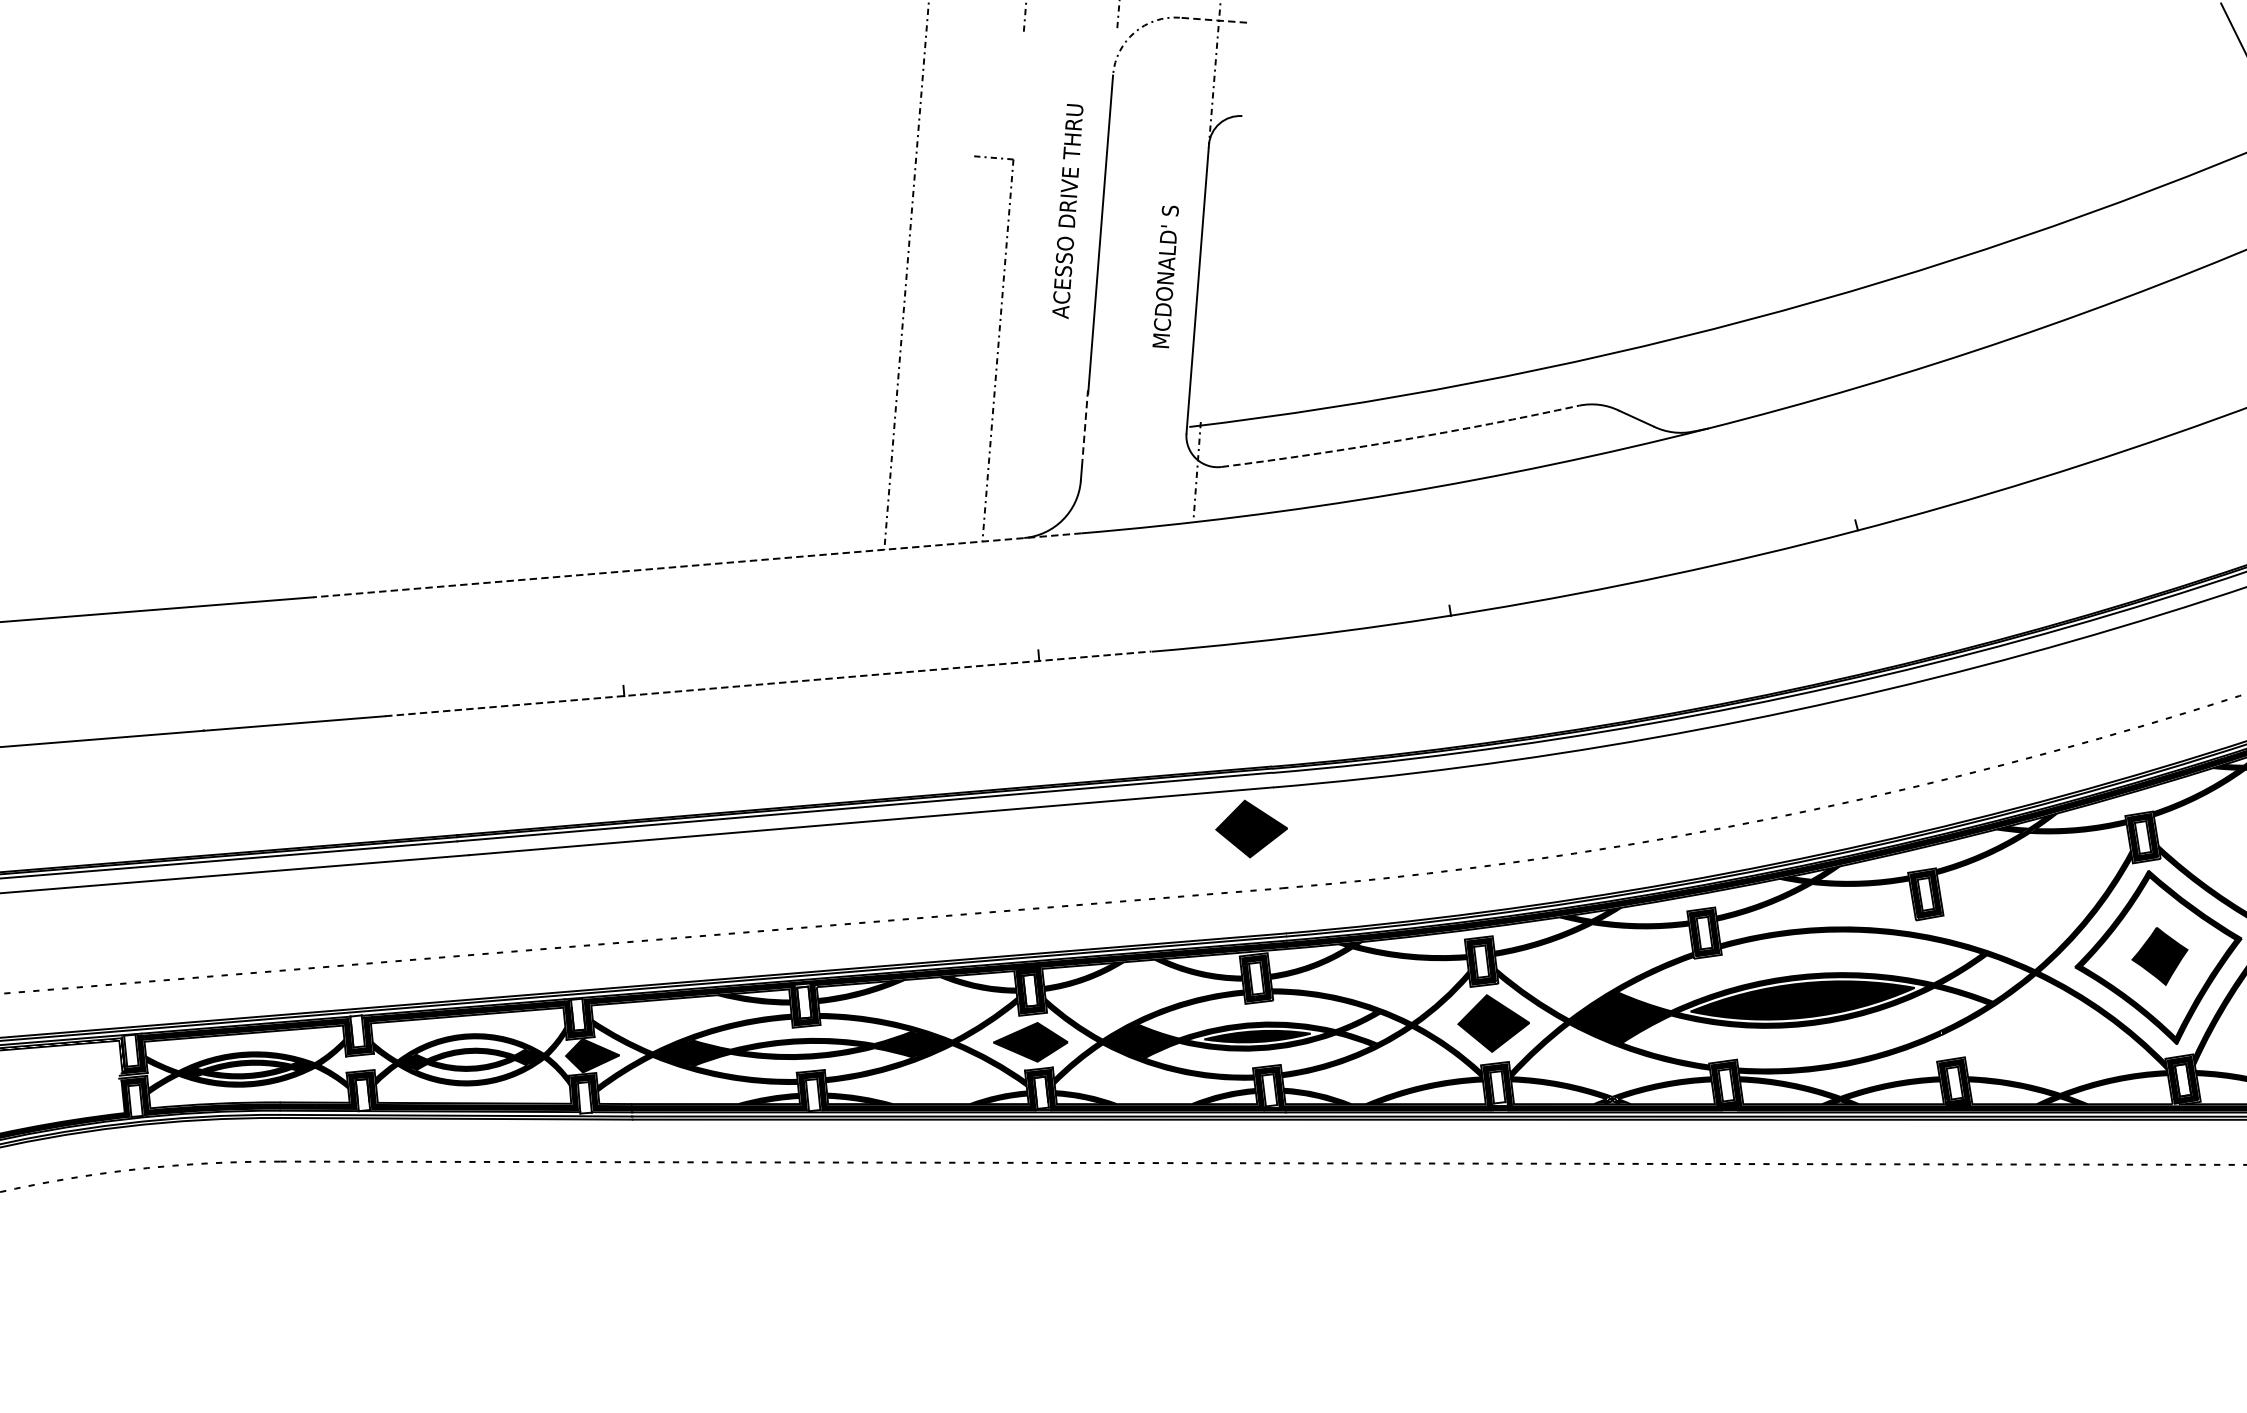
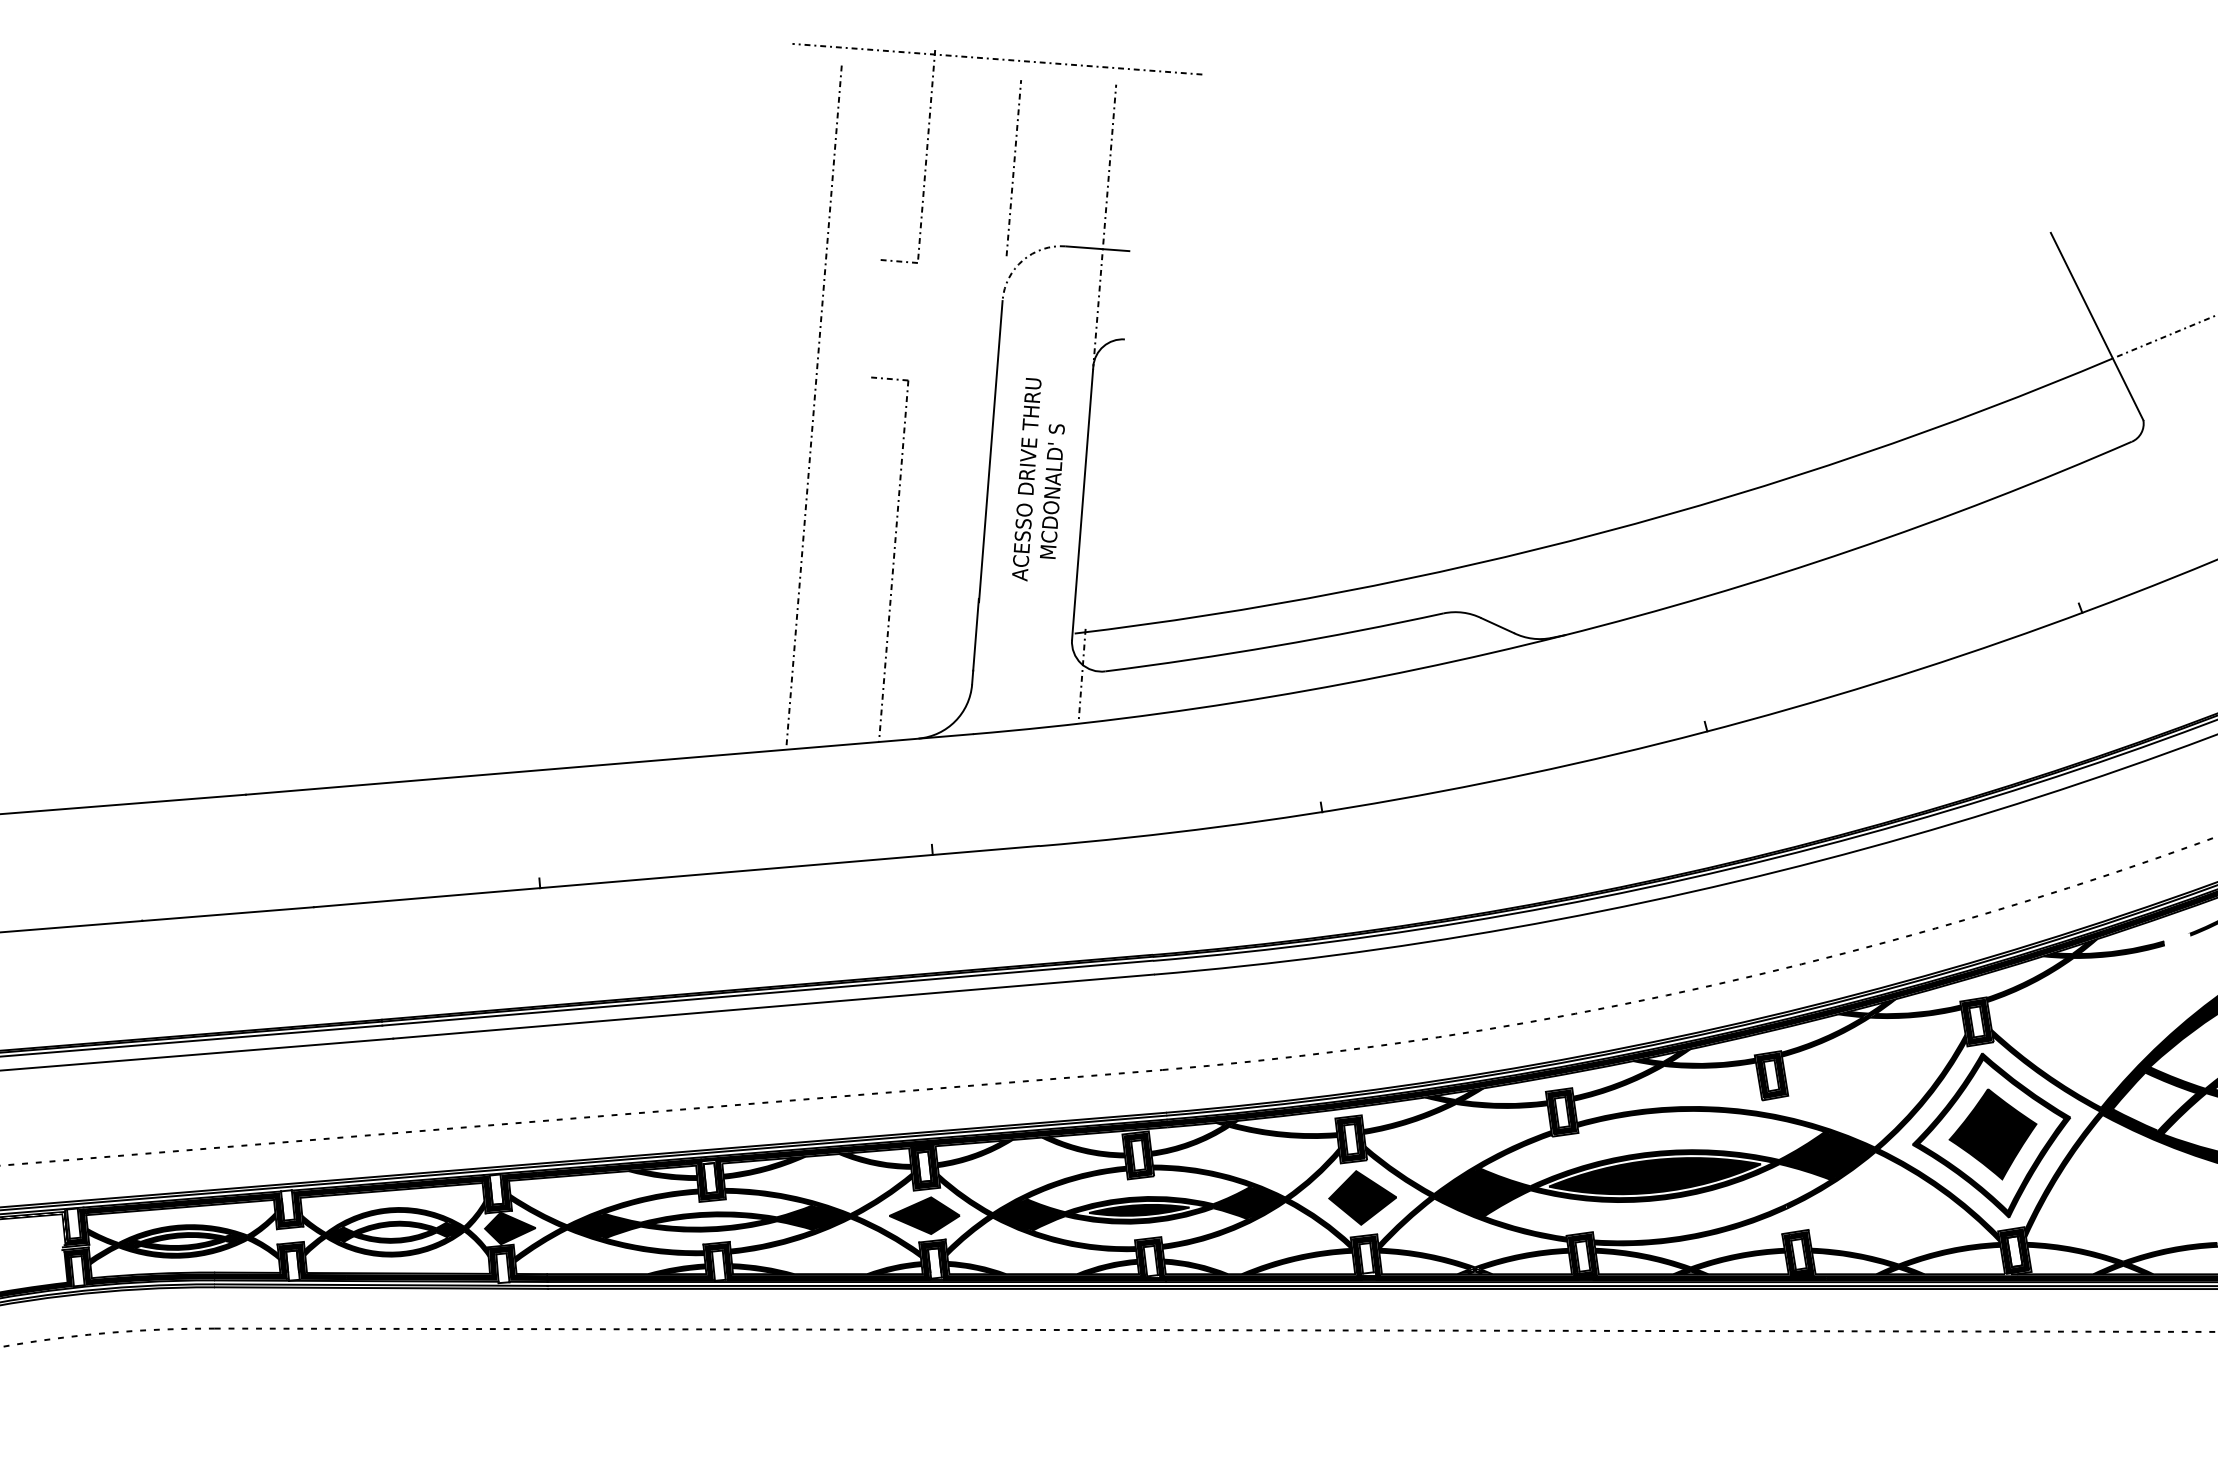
line: (1213, 19) -> (1097, 248), dashed -> solid
line: (1001, 33) -> (897, 261), added
text: (1067, 211) -> (1026, 479), moved
line: (1085, 427) -> (976, 634), dashed -> solid
arc: (1401, 440) -> (1275, 646), dashed -> solid
line: (697, 565) -> (609, 764), dashed -> solid
line: (768, 683) -> (676, 876), dashed -> solid
part: (1251, 828) -> (1133, 1013), removed
part: (2159, 956) -> (1992, 1134), size x1.67
fill: (1984, 978) -> (1827, 1155), added
fill: (1375, 1028) -> (1250, 1202), added

